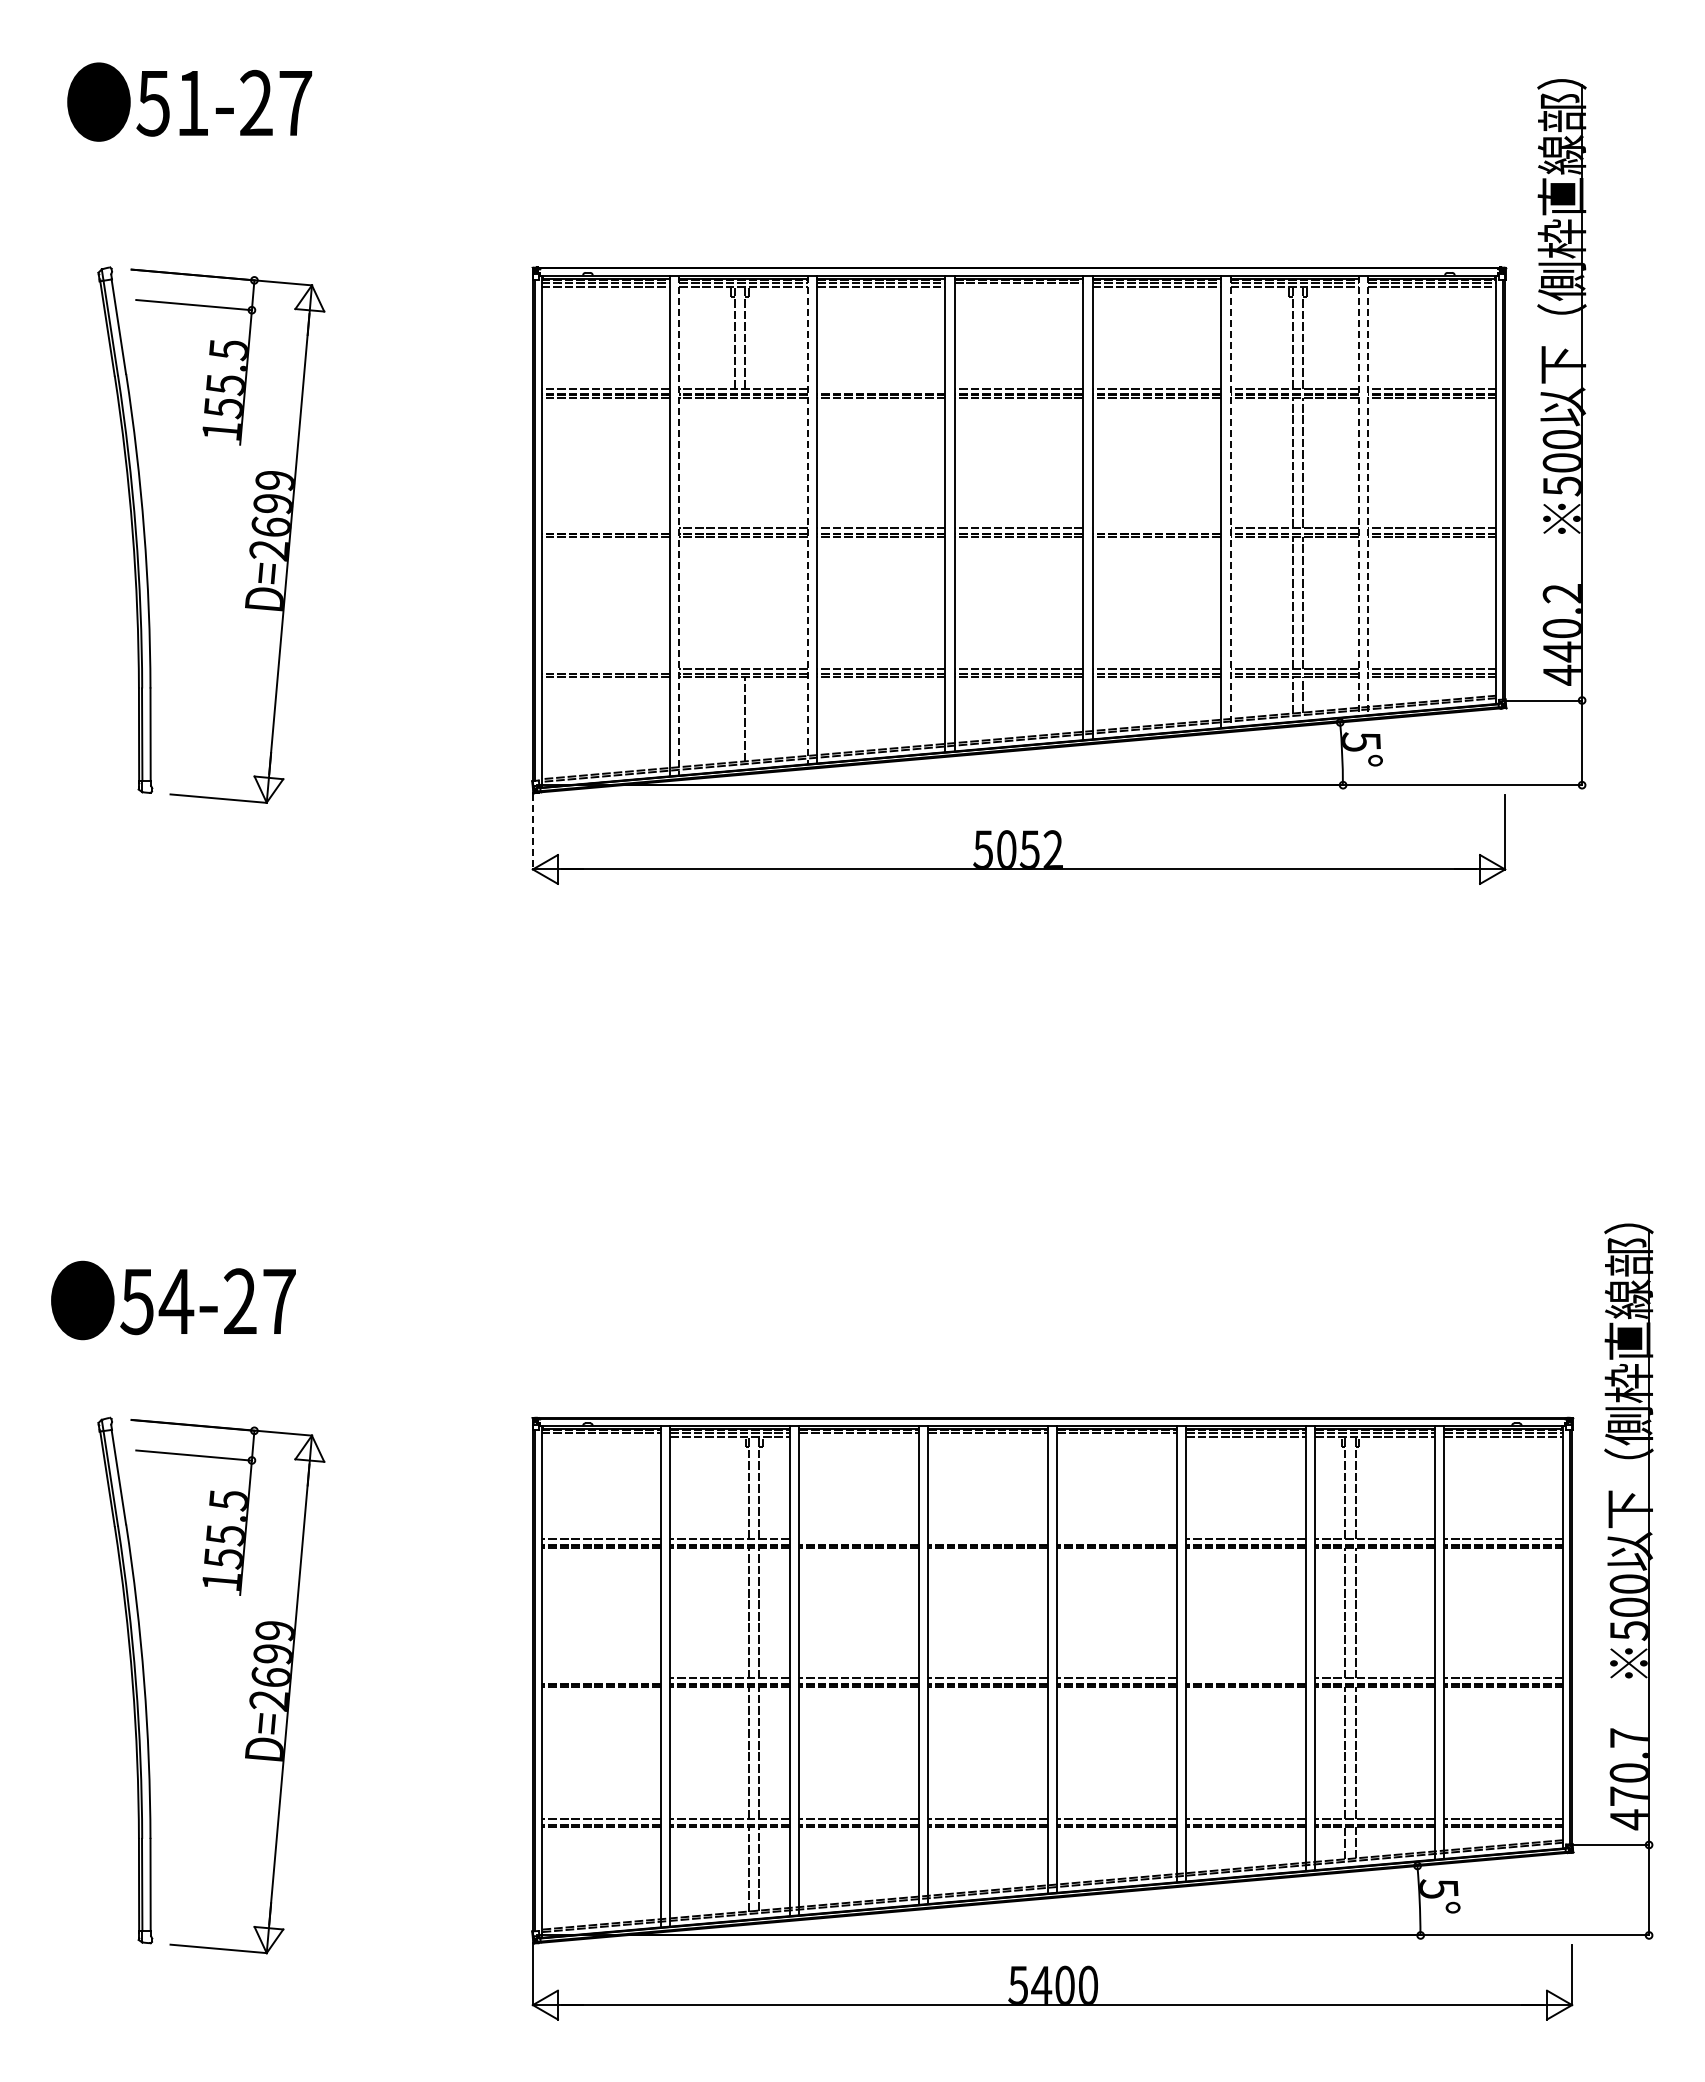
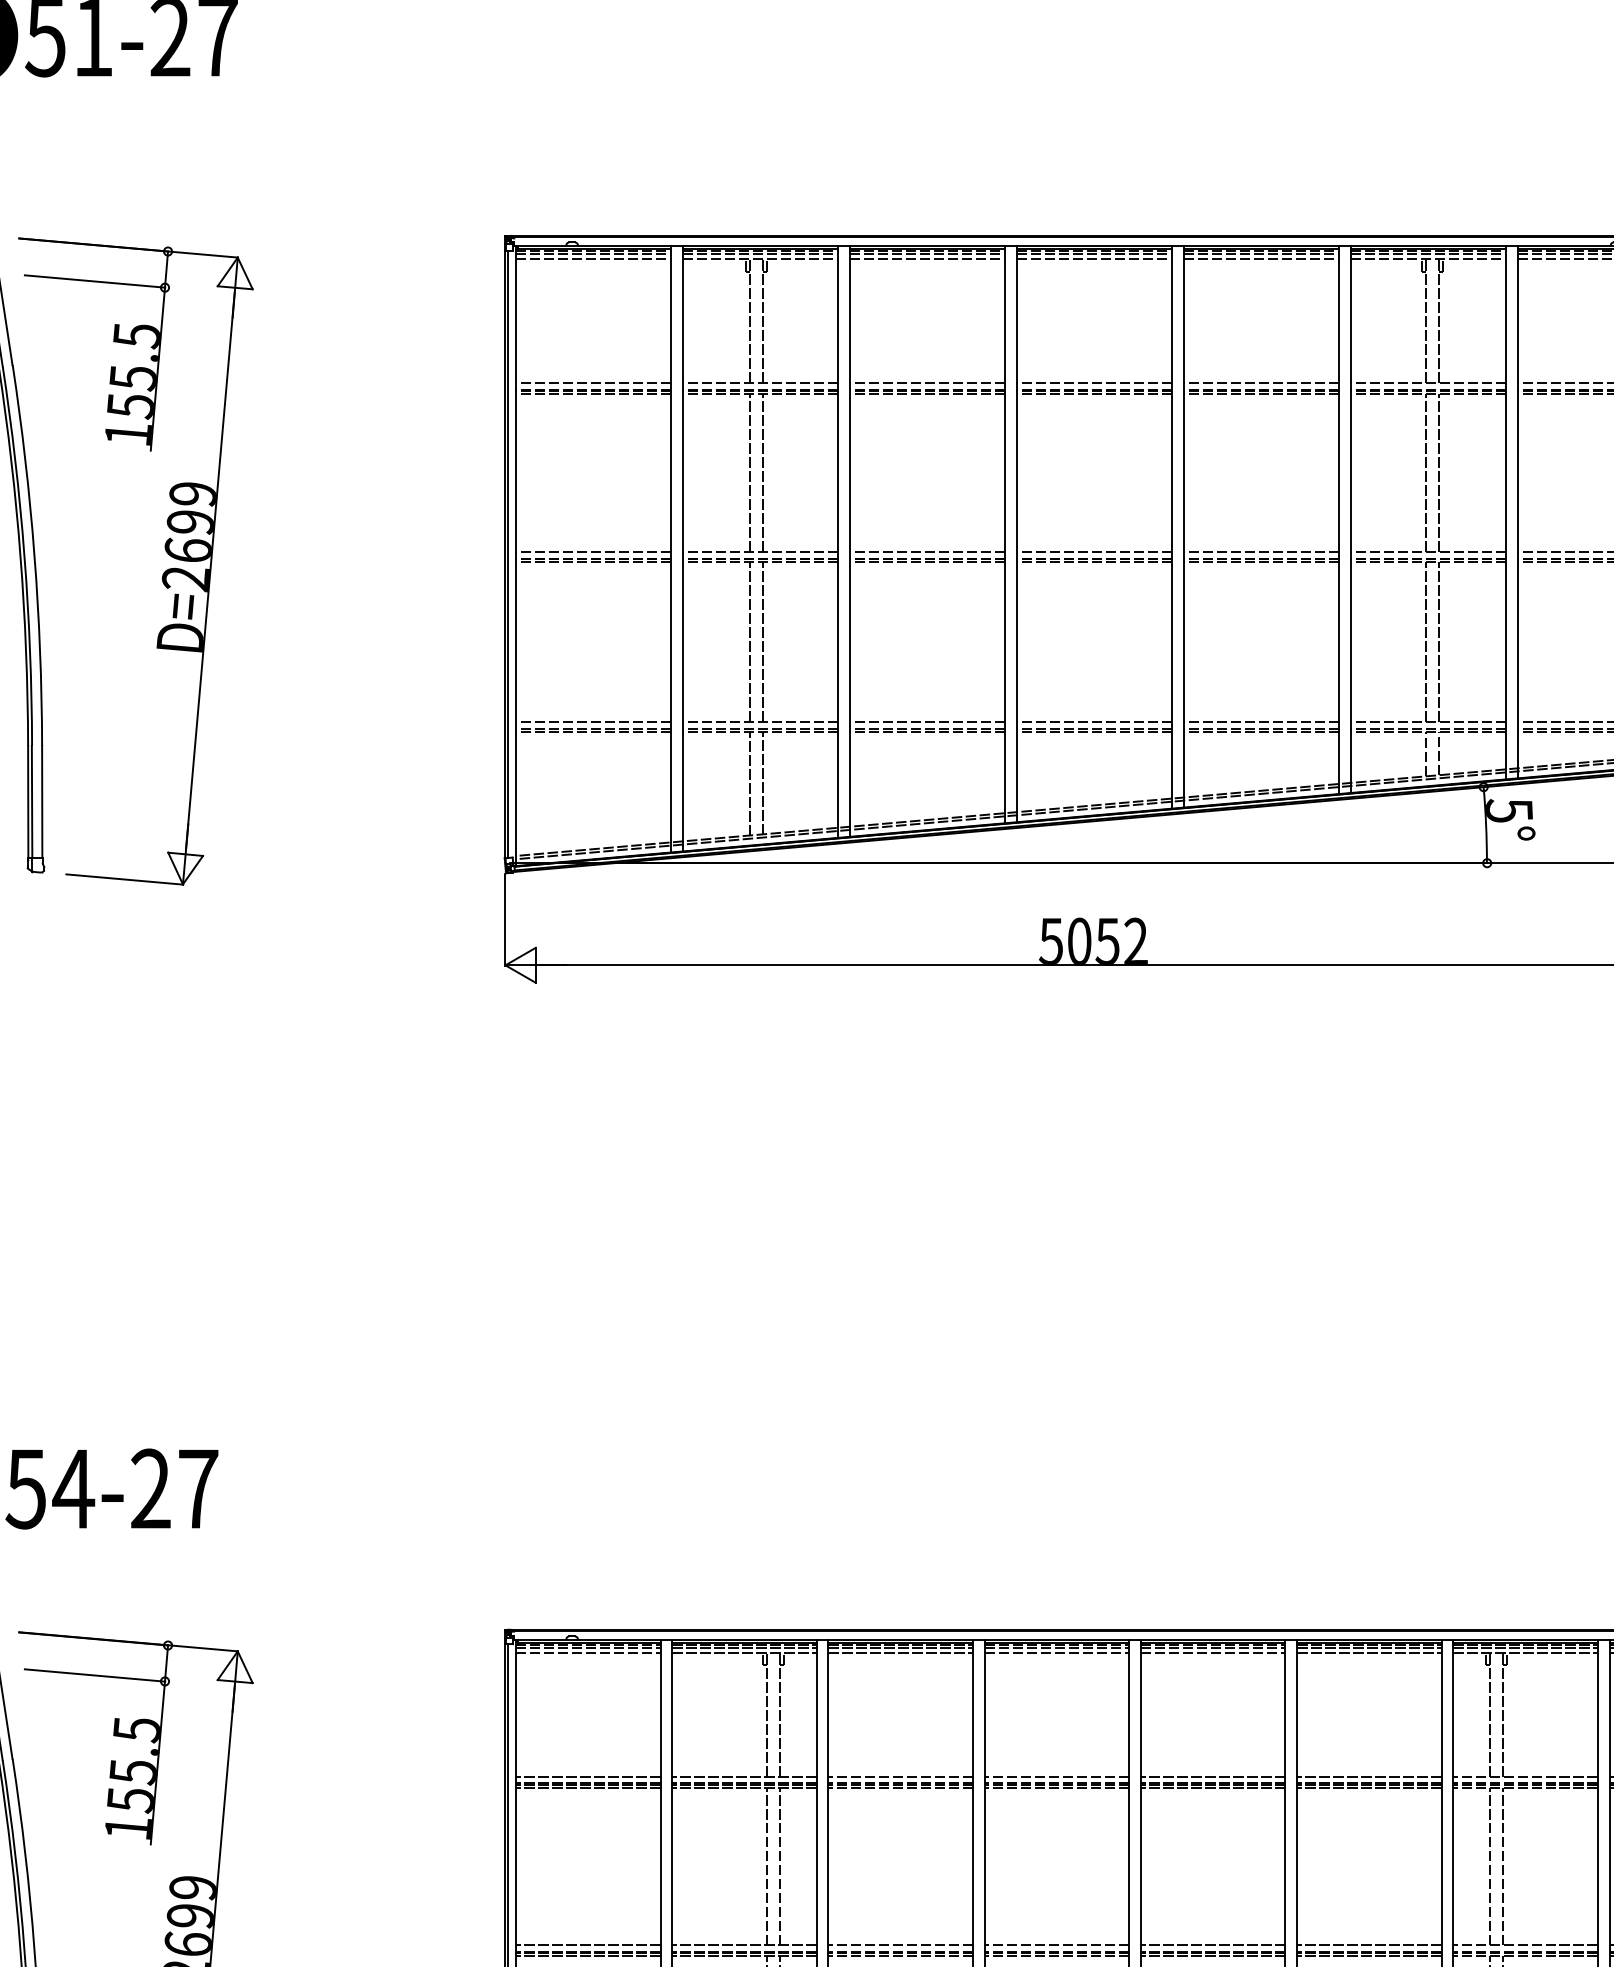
line: (1018, 286) -> (1093, 258), added
line: (881, 388) -> (927, 382), added
line: (734, 462) -> (749, 472), added
line: (745, 462) -> (763, 472), added
line: (1368, 495) -> (1517, 512), dashed -> solid
line: (1358, 496) -> (1505, 513), dashed -> solid
line: (1230, 501) -> (1350, 519), dashed -> solid
line: (807, 520) -> (838, 542), dashed -> solid
line: (679, 525) -> (683, 548), dashed -> solid
line: (605, 528) -> (593, 552), added
line: (1156, 528) -> (1261, 552), added
line: (734, 602) -> (749, 641), added
line: (745, 602) -> (763, 641), added
line: (605, 668) -> (593, 721), added
line: (734, 719) -> (749, 783), added
line: (532, 831) -> (504, 919), dashed -> solid
line: (600, 1436) -> (587, 1652), added
line: (858, 1436) -> (900, 1652), added
line: (987, 1436) -> (1056, 1652), added
line: (1116, 1436) -> (1212, 1652), added
line: (858, 1539) -> (900, 1777), added
line: (987, 1539) -> (1056, 1777), added
line: (1116, 1539) -> (1212, 1777), added
line: (600, 1678) -> (587, 1945), added
line: (1245, 1678) -> (1368, 1945), added

